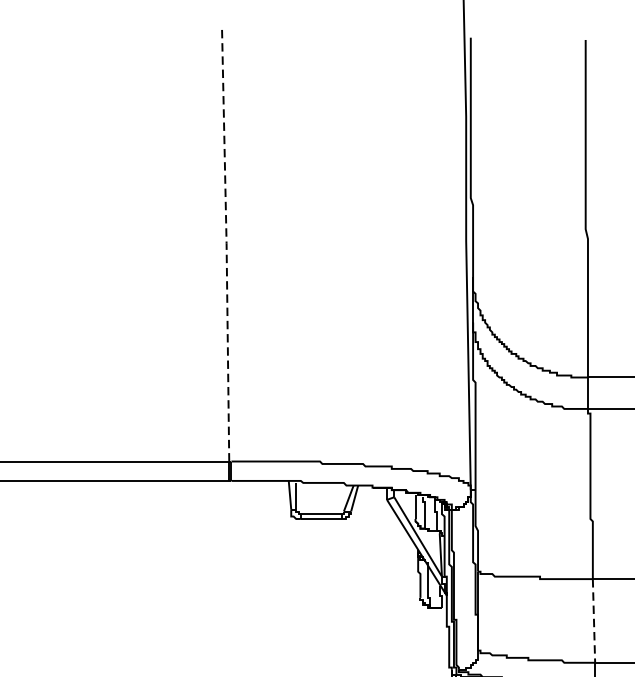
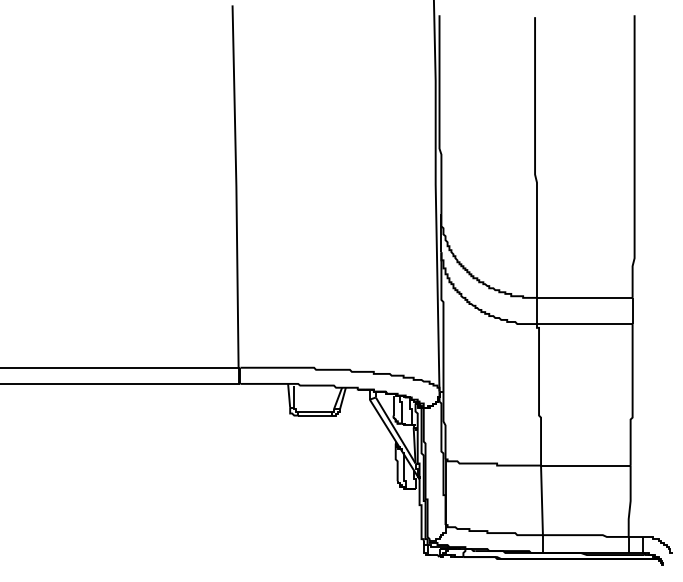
line: (226, 243) -> (236, 186), dashed -> solid
line: (593, 621) -> (541, 500), dashed -> solid

